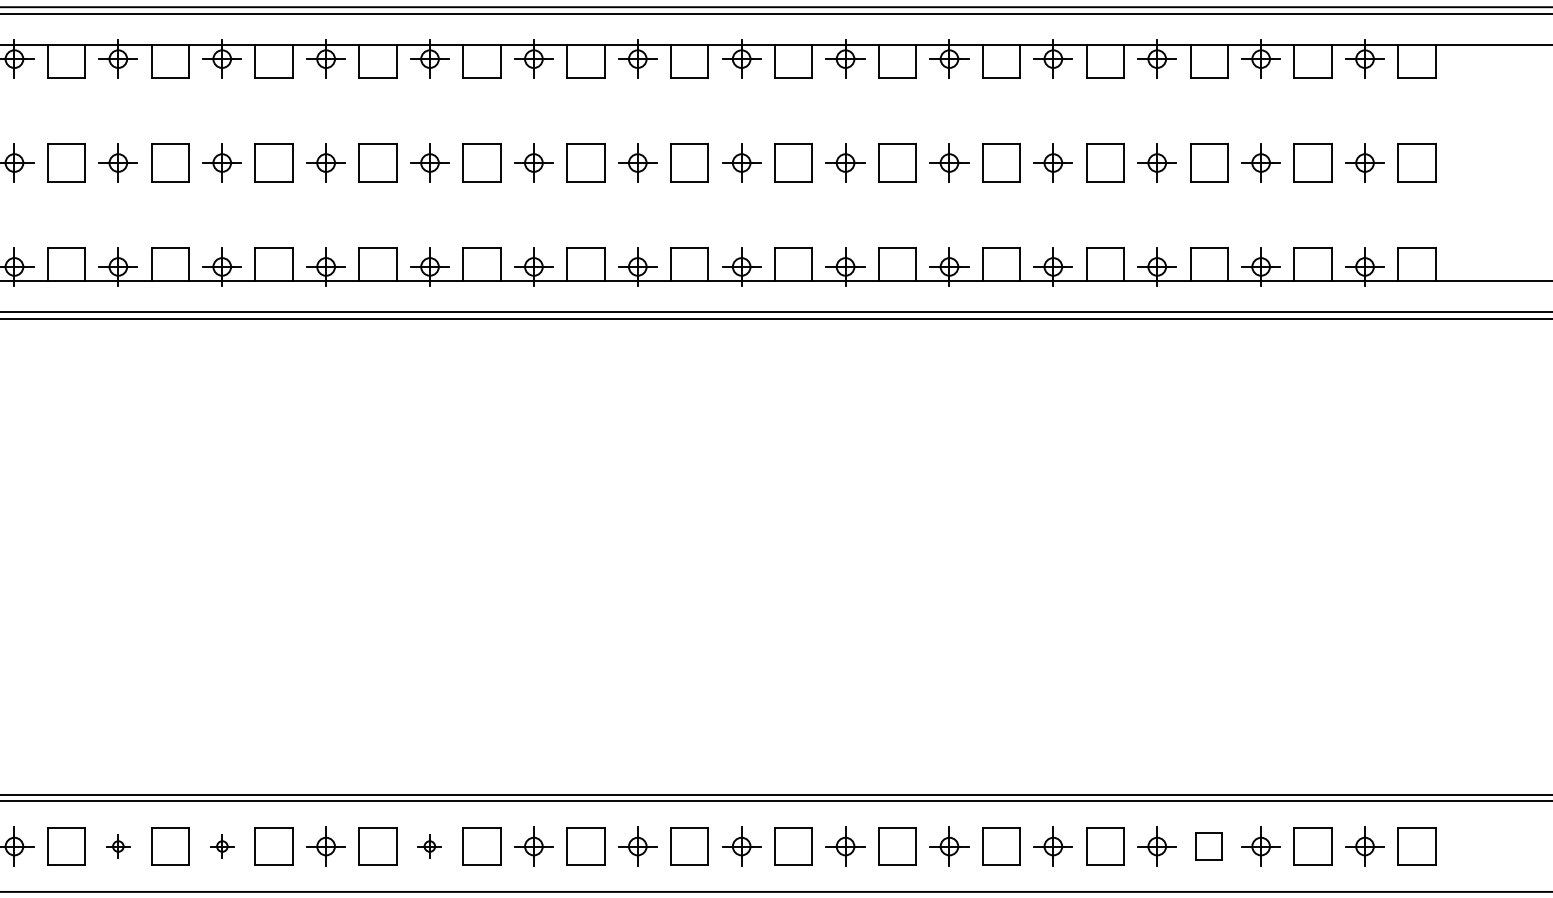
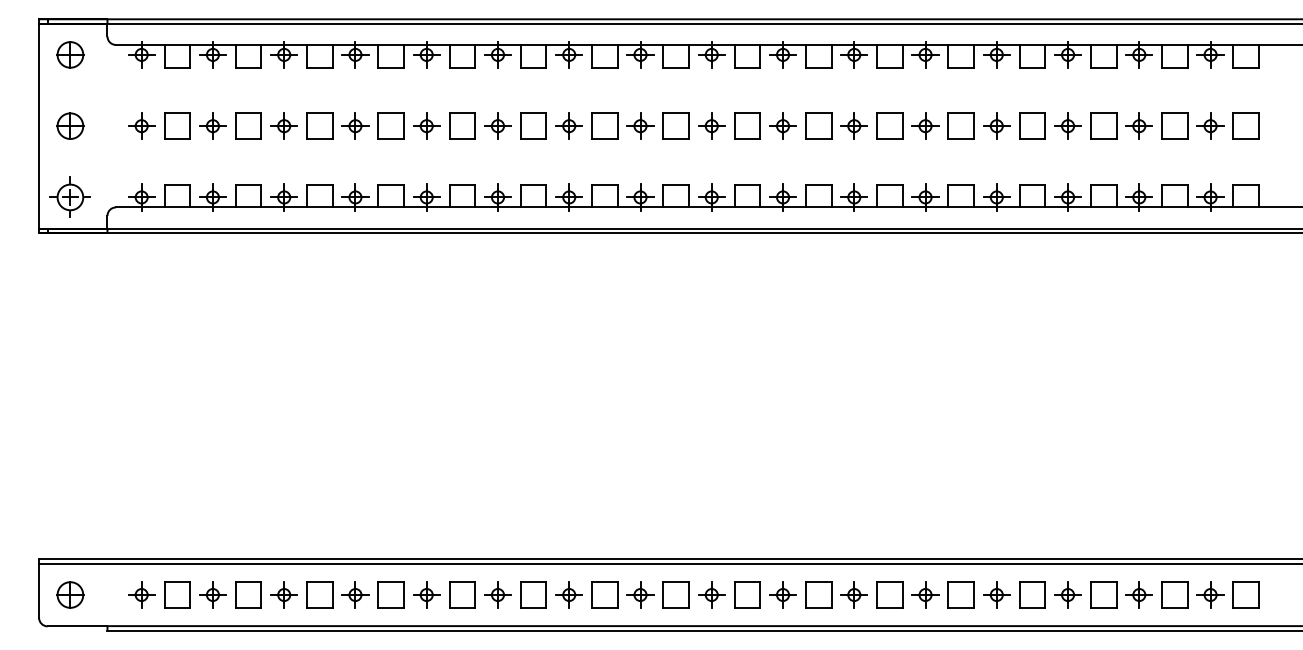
part: (118, 845) -> (355, 594), size x1.67
part: (221, 845) -> (426, 594), size x1.67
part: (428, 845) -> (568, 594), size x1.67
part: (1208, 845) -> (1103, 594), size x1.43

